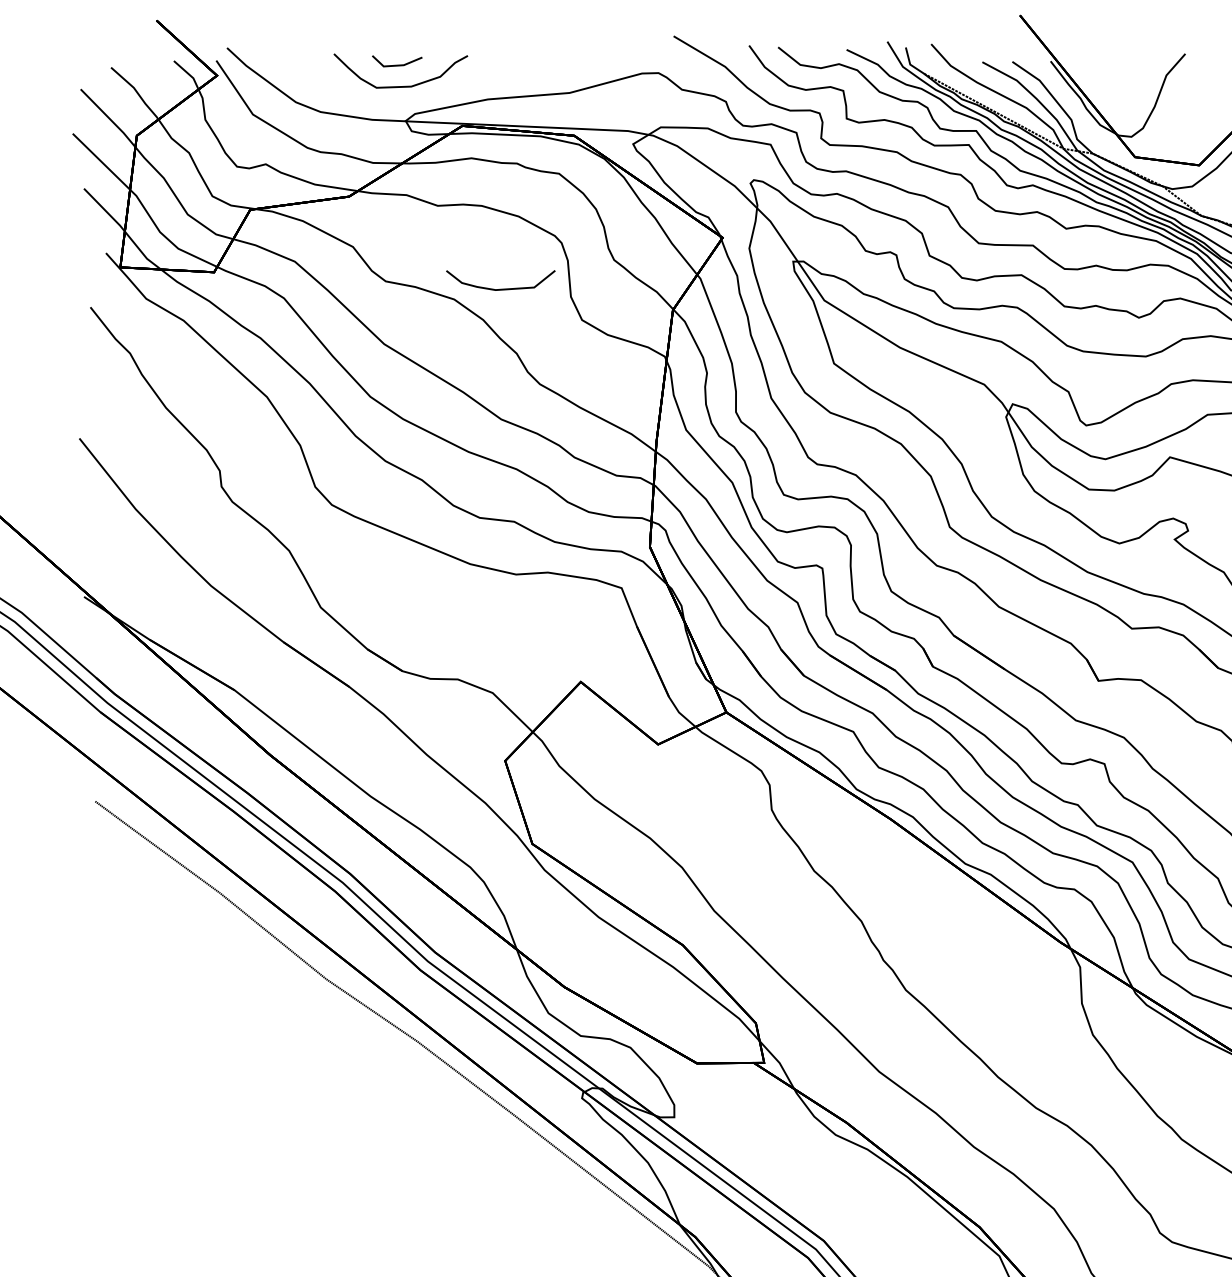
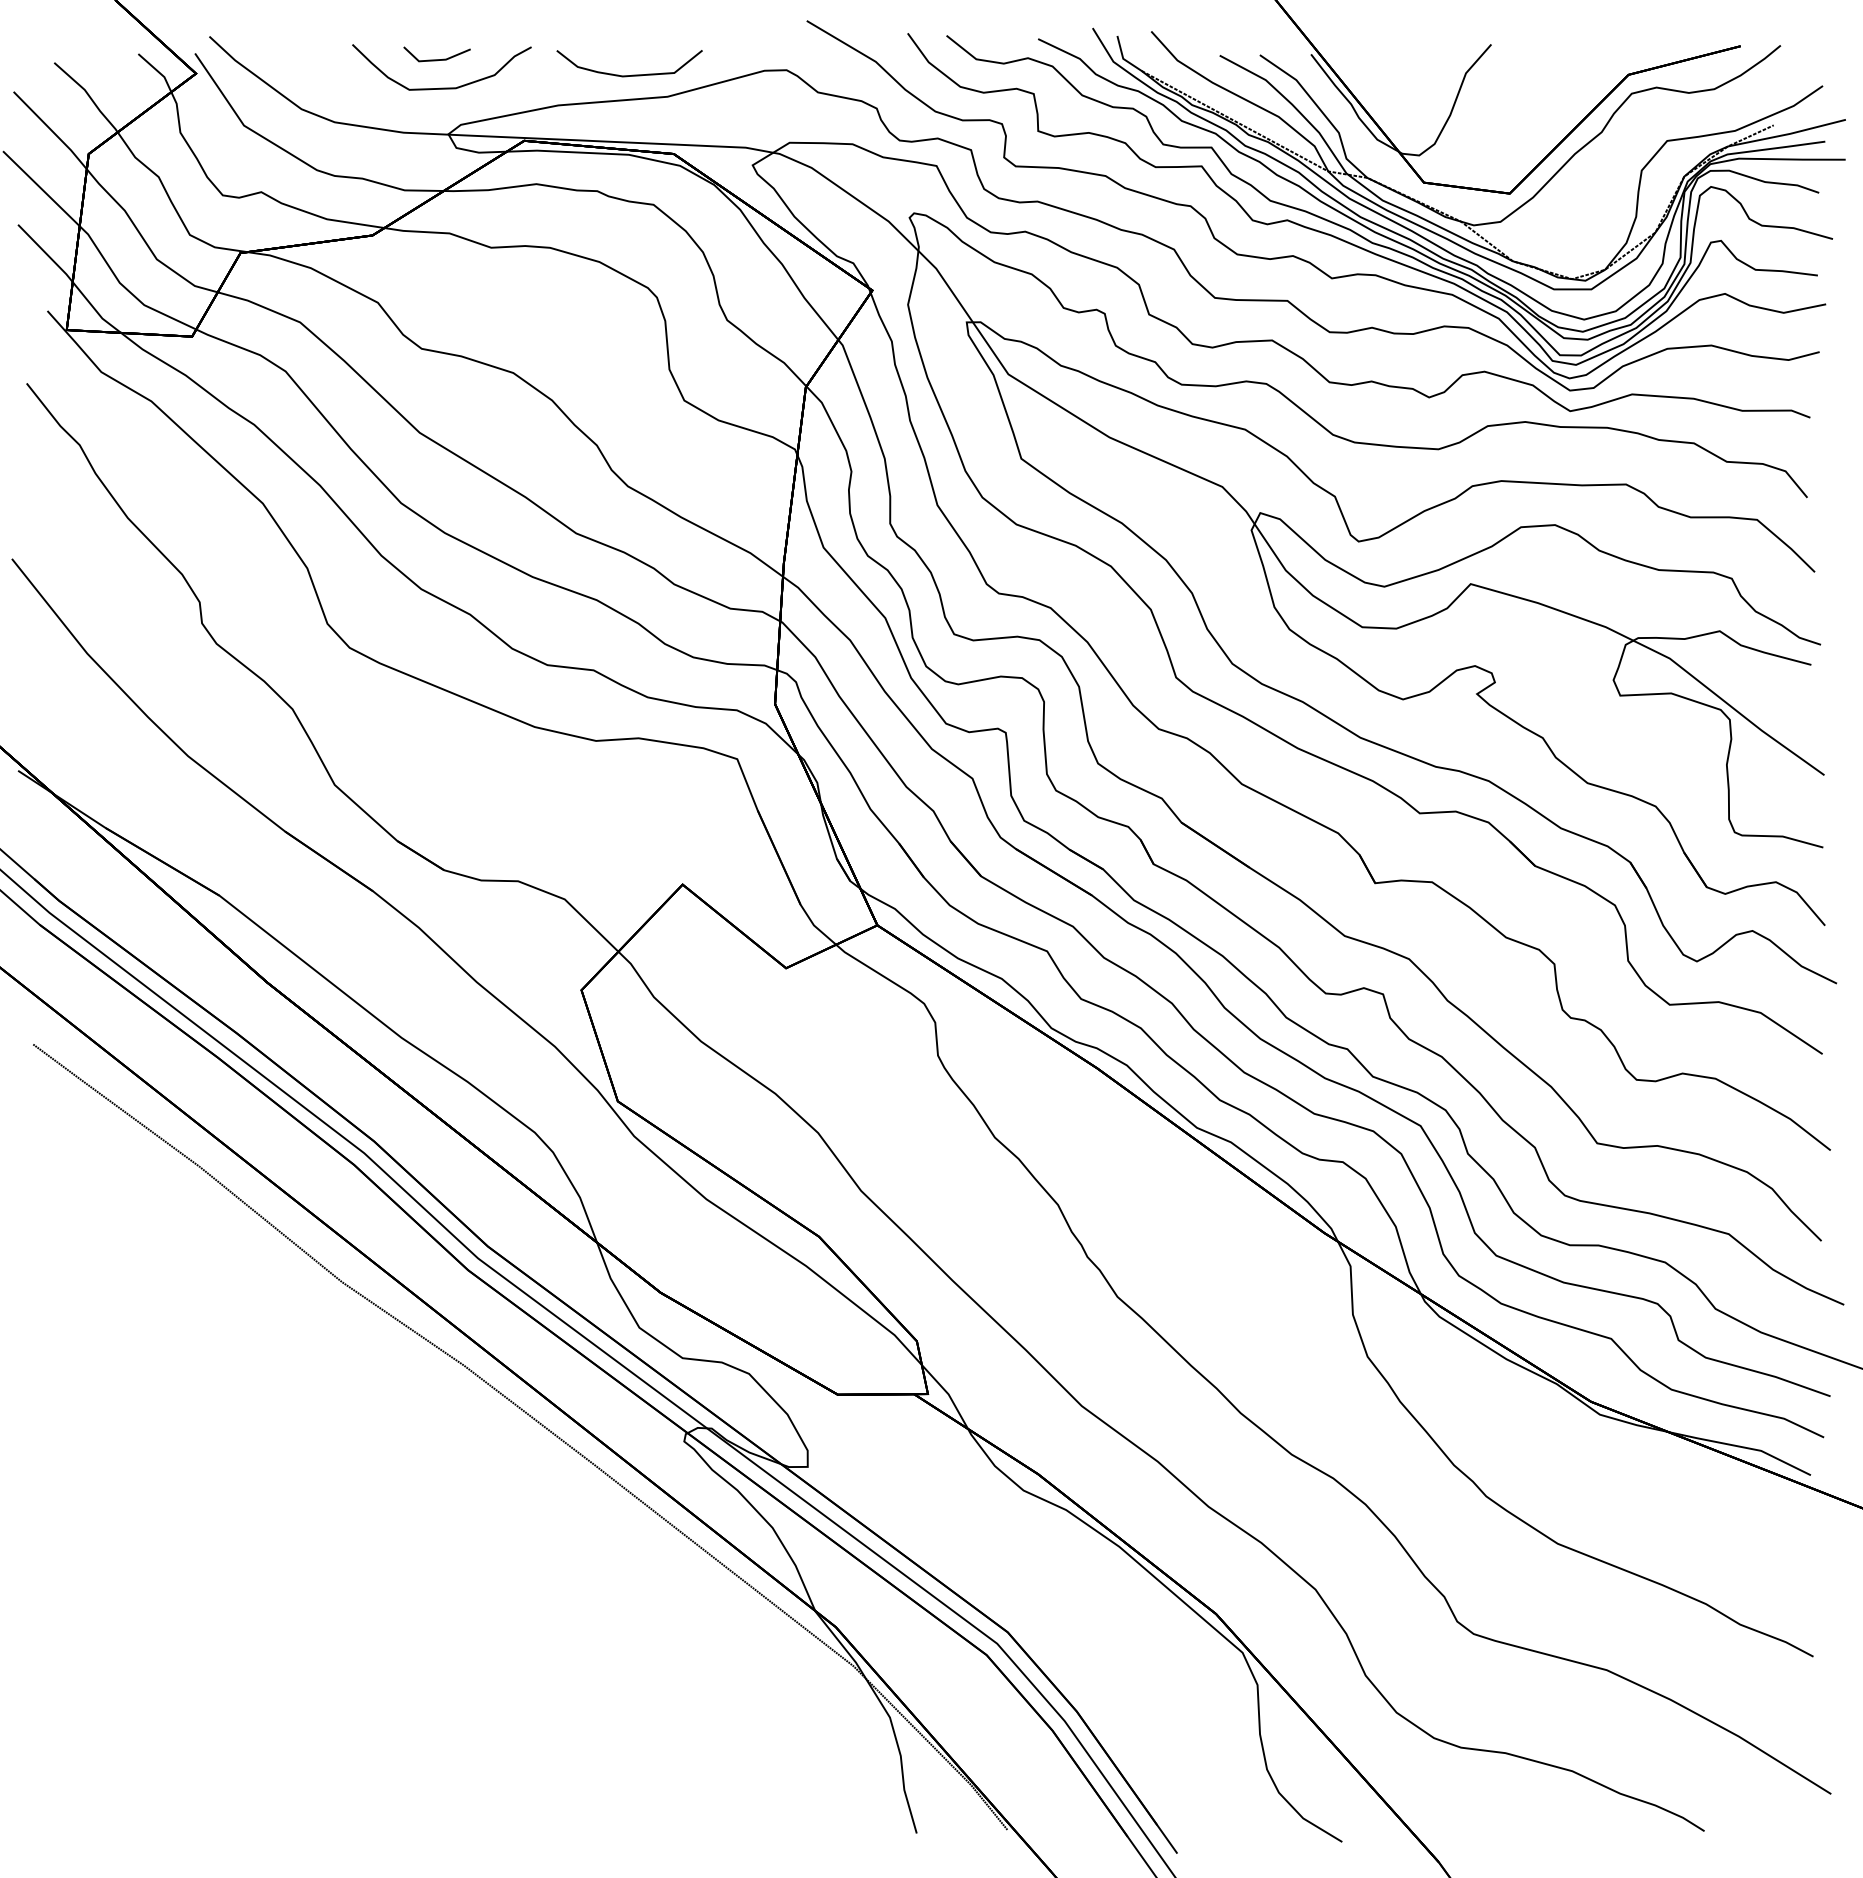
curve: (502, 288) -> (632, 74), moved

